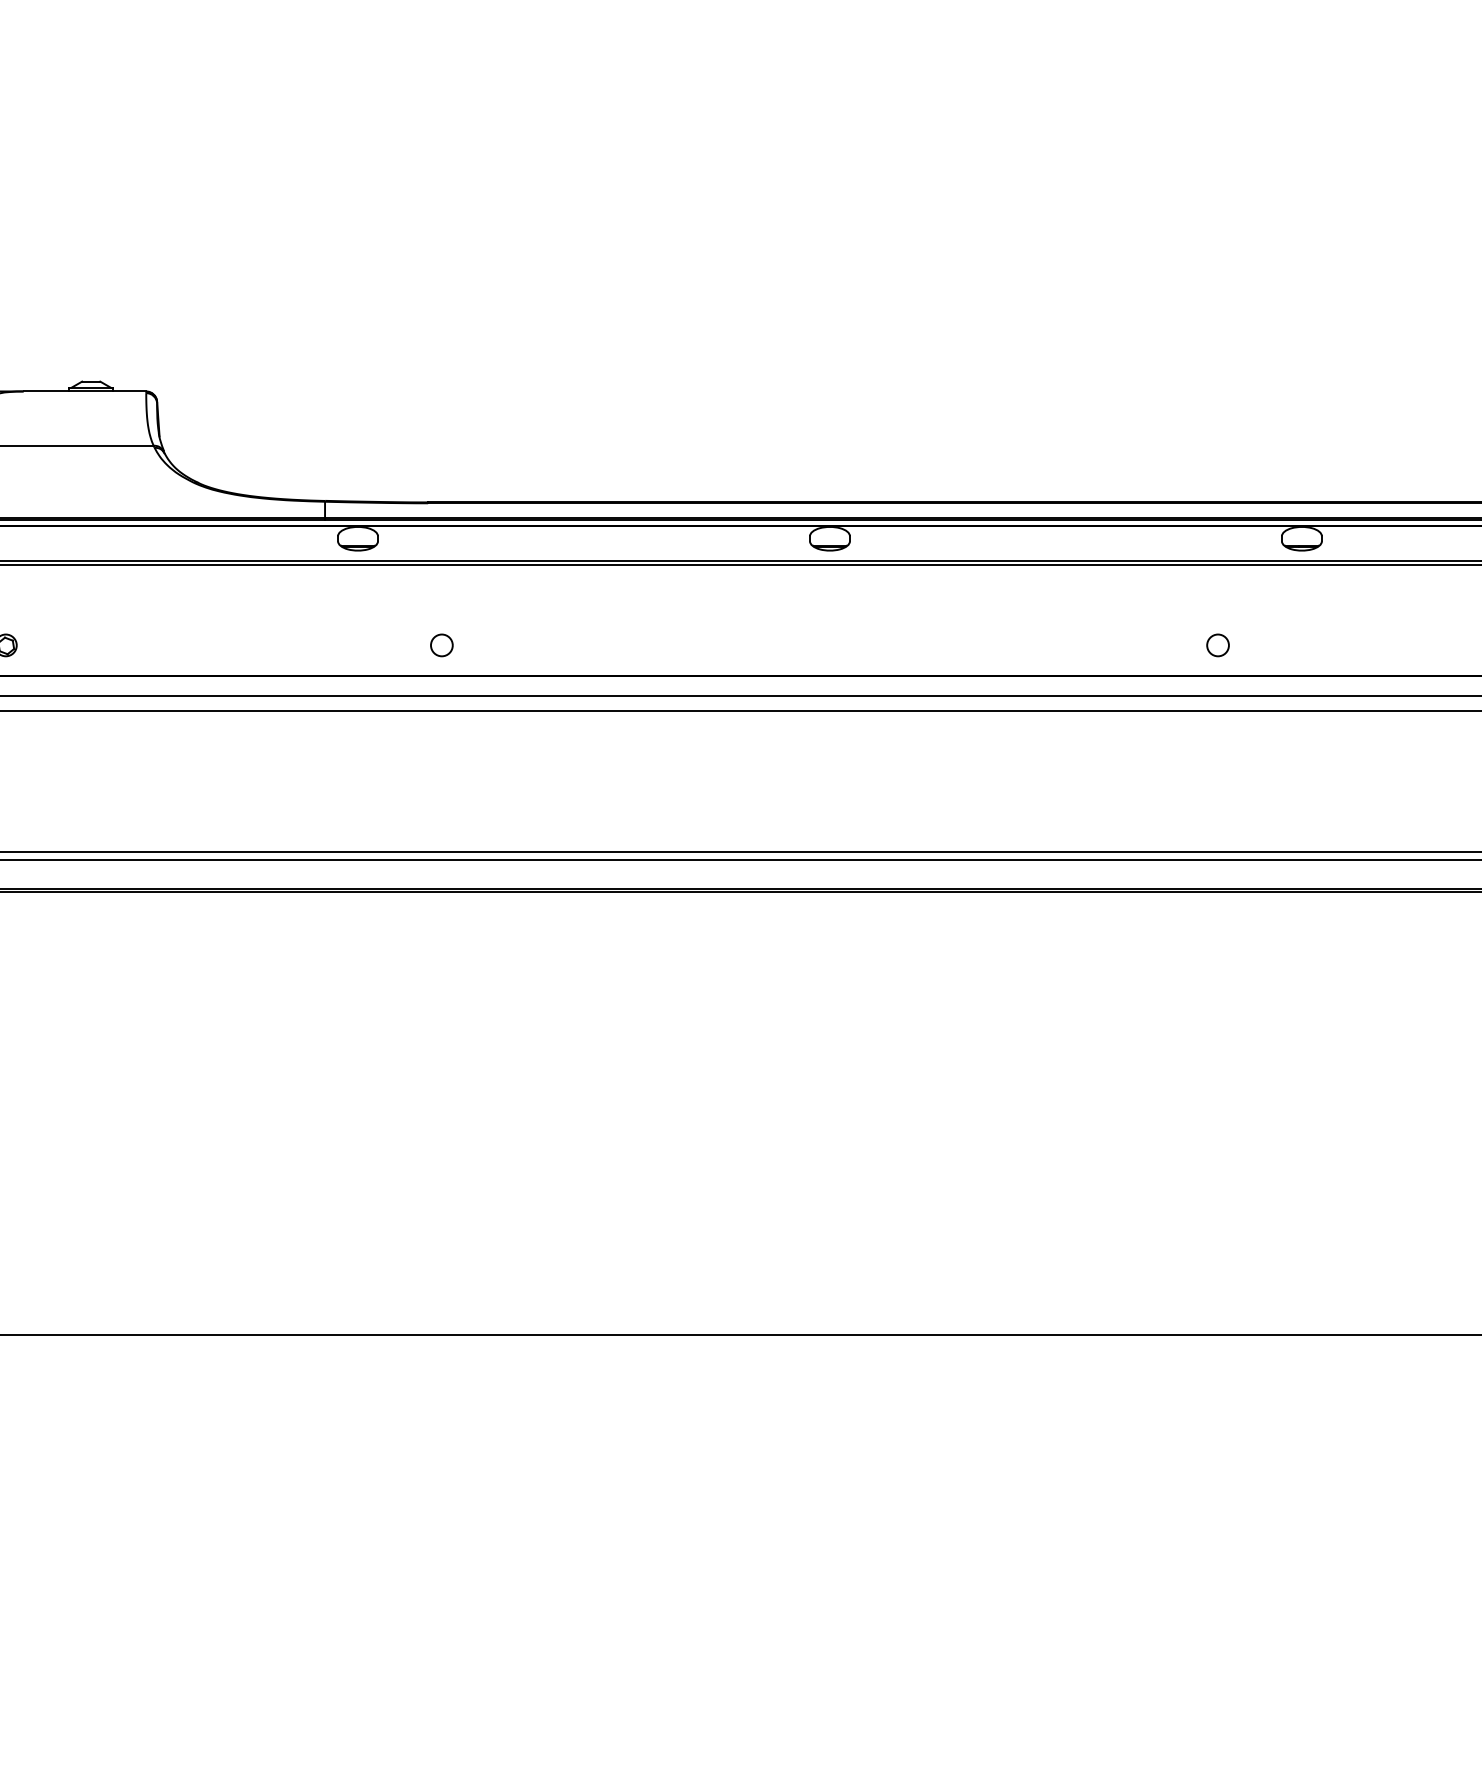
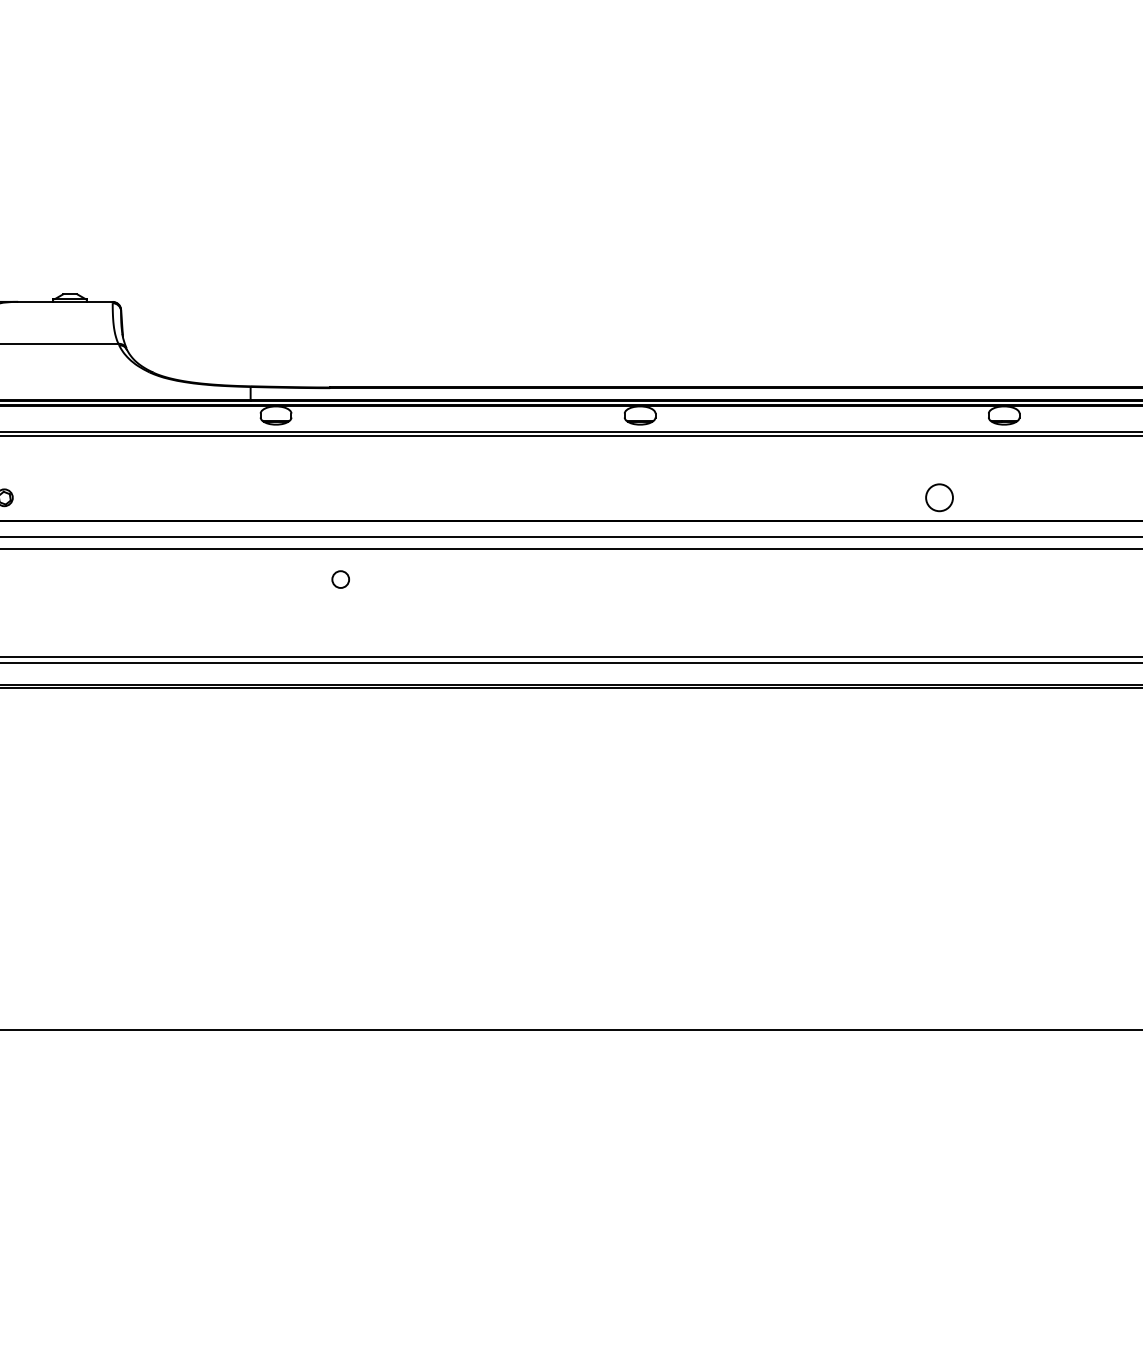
circle: (441, 645) -> (340, 579), moved
circle: (1217, 645) -> (939, 497), size x1.6

